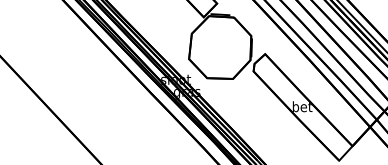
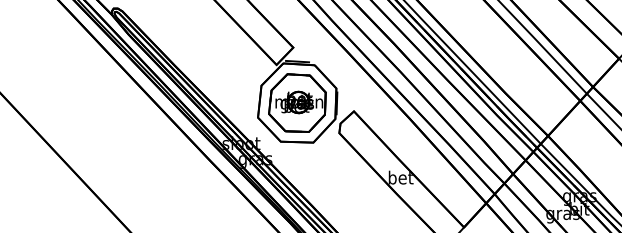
part: (220, 47) -> (297, 102), added

